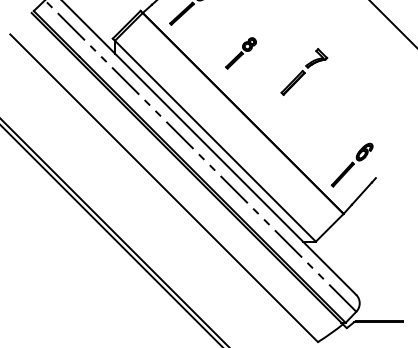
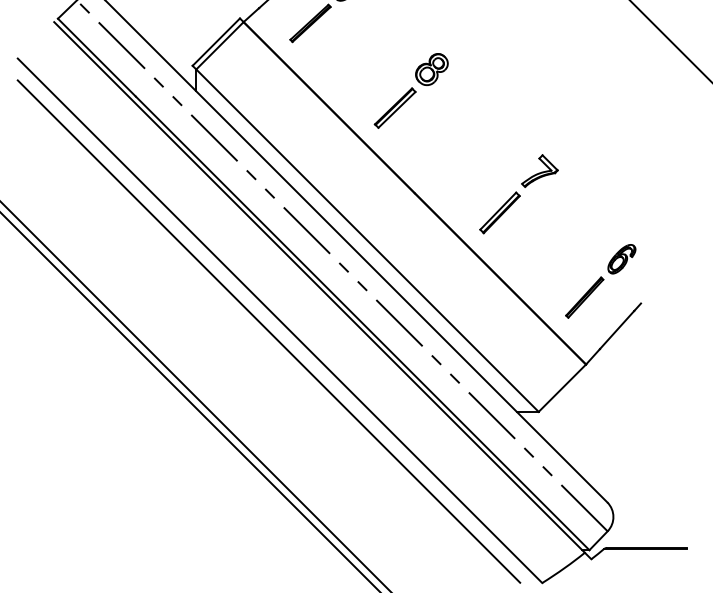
part: (240, 53) -> (410, 91), size x1.43
part: (304, 71) -> (519, 193), moved
line: (157, 194) -> (268, 331), added

